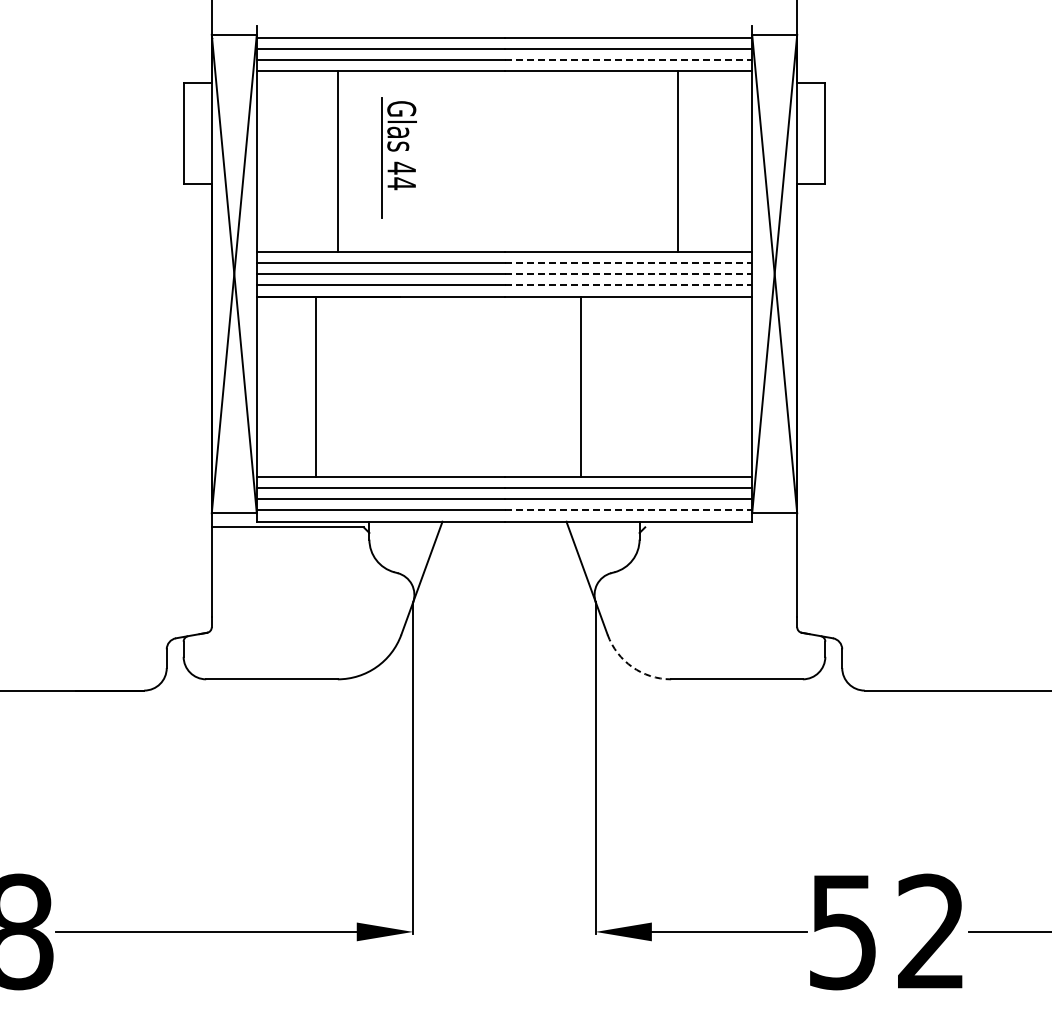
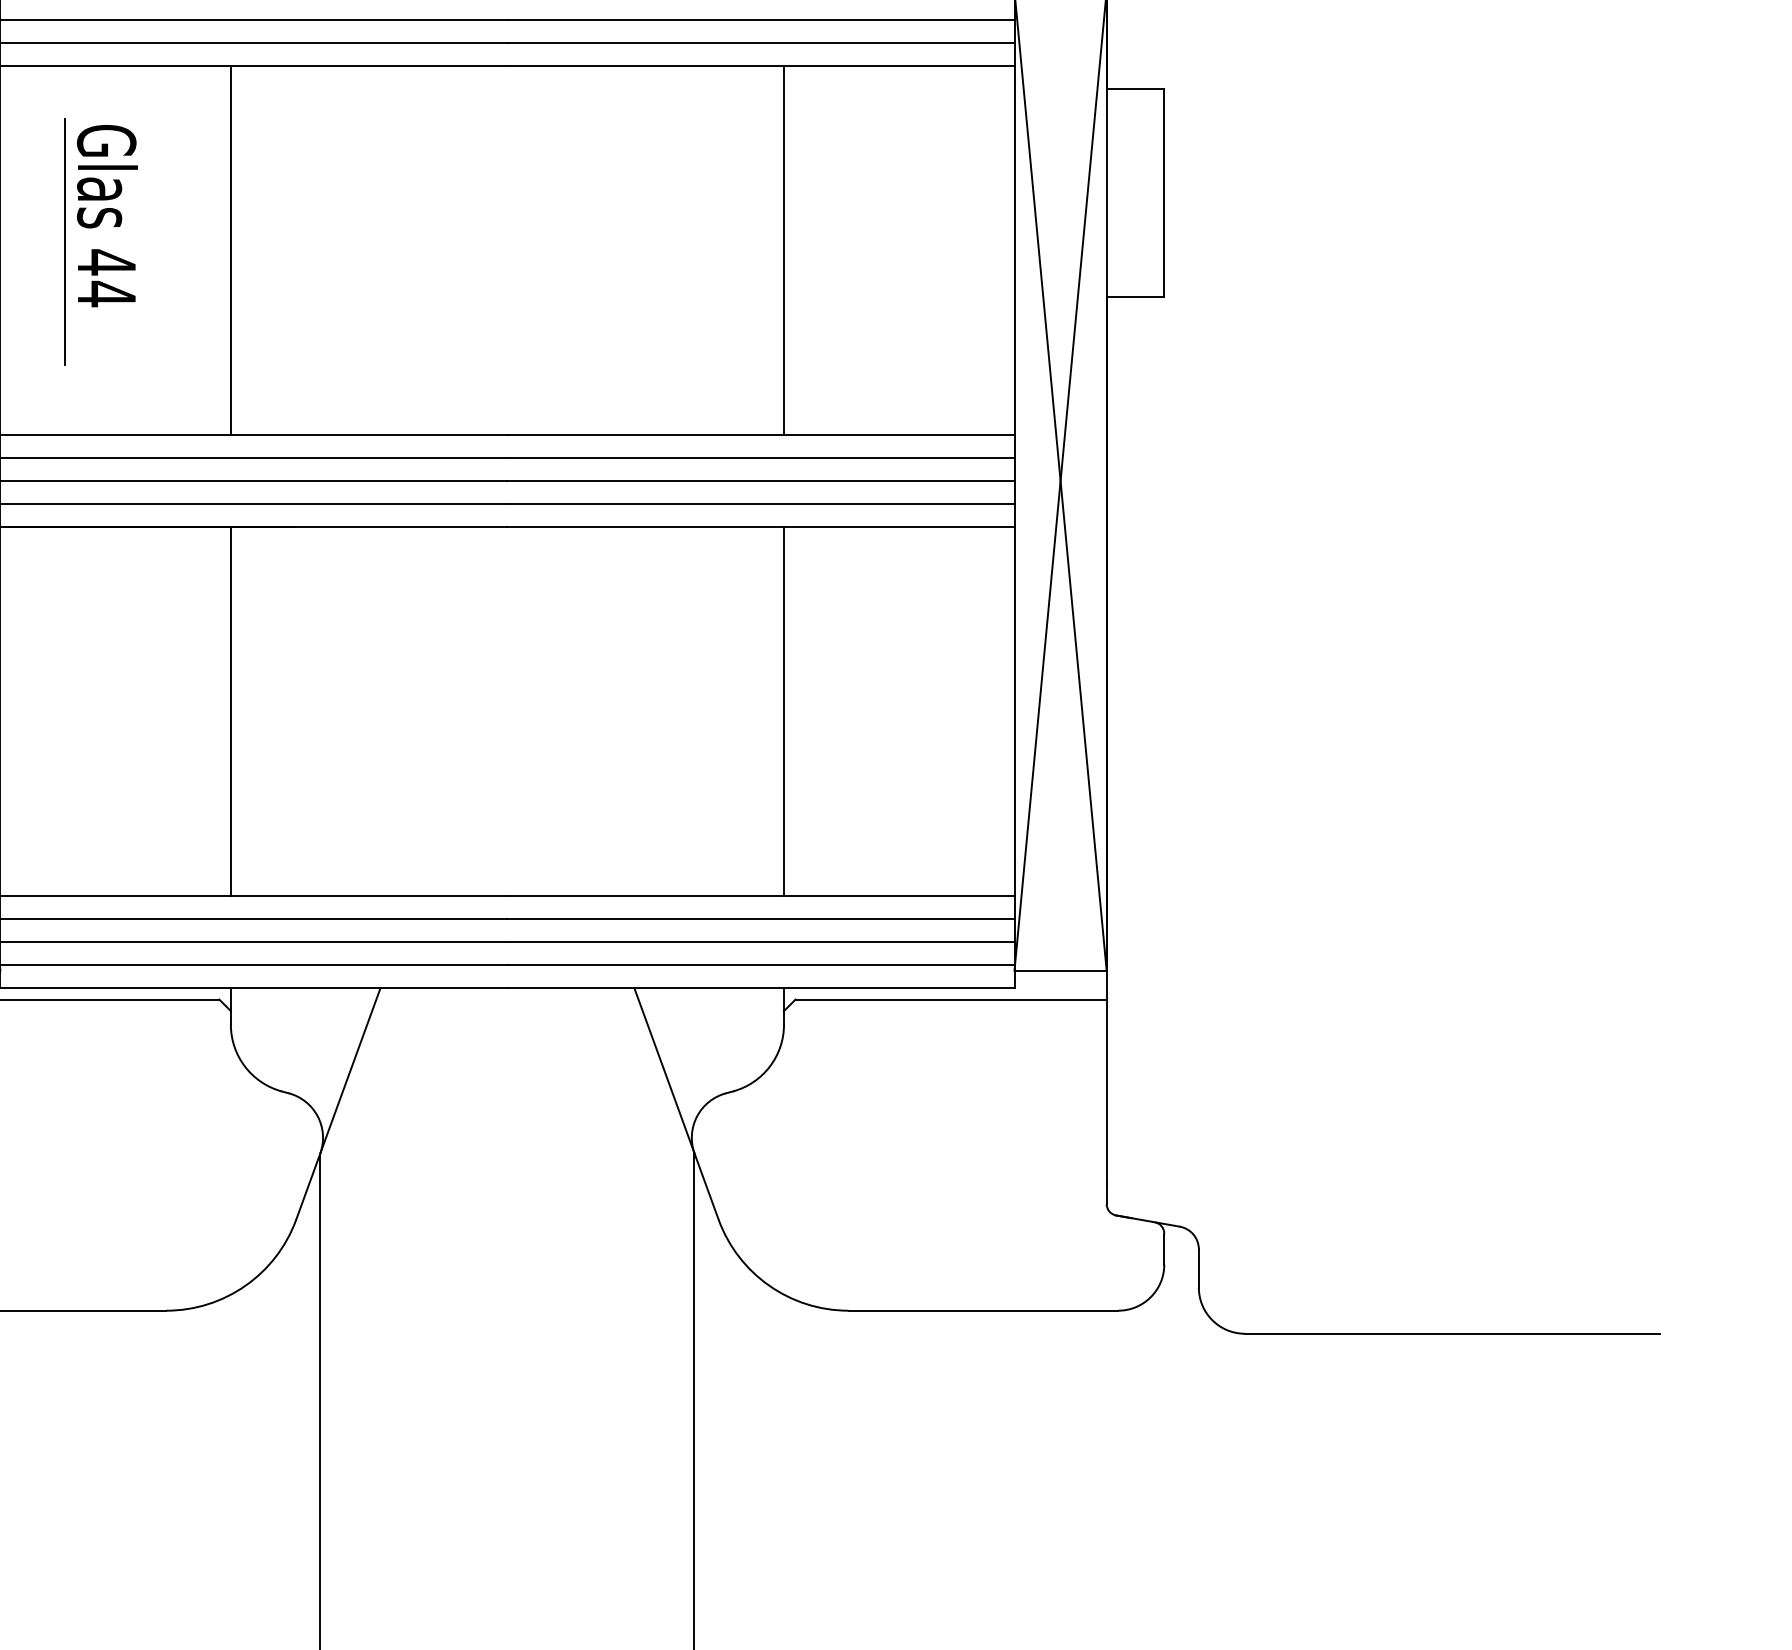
line: (628, 60) -> (761, 43), dashed -> solid
part: (398, 157) -> (100, 240), moved
line: (338, 161) -> (231, 250), moved
line: (677, 161) -> (783, 250), moved
line: (628, 262) -> (761, 457), dashed -> solid
line: (628, 274) -> (761, 481), dashed -> solid
line: (628, 285) -> (761, 504), dashed -> solid
line: (316, 386) -> (231, 711), moved
line: (580, 386) -> (783, 711), moved
line: (628, 510) -> (761, 965), dashed -> solid
line: (721, 527) -> (951, 999), added
arc: (632, 667) -> (769, 1286), dashed -> solid

